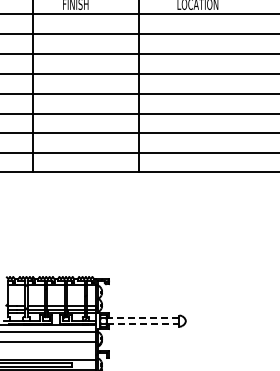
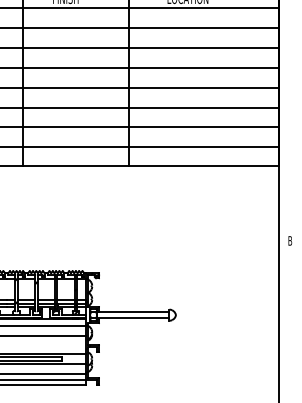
line: (142, 317) -> (132, 311), dashed -> solid
line: (143, 324) -> (133, 318), dashed -> solid

